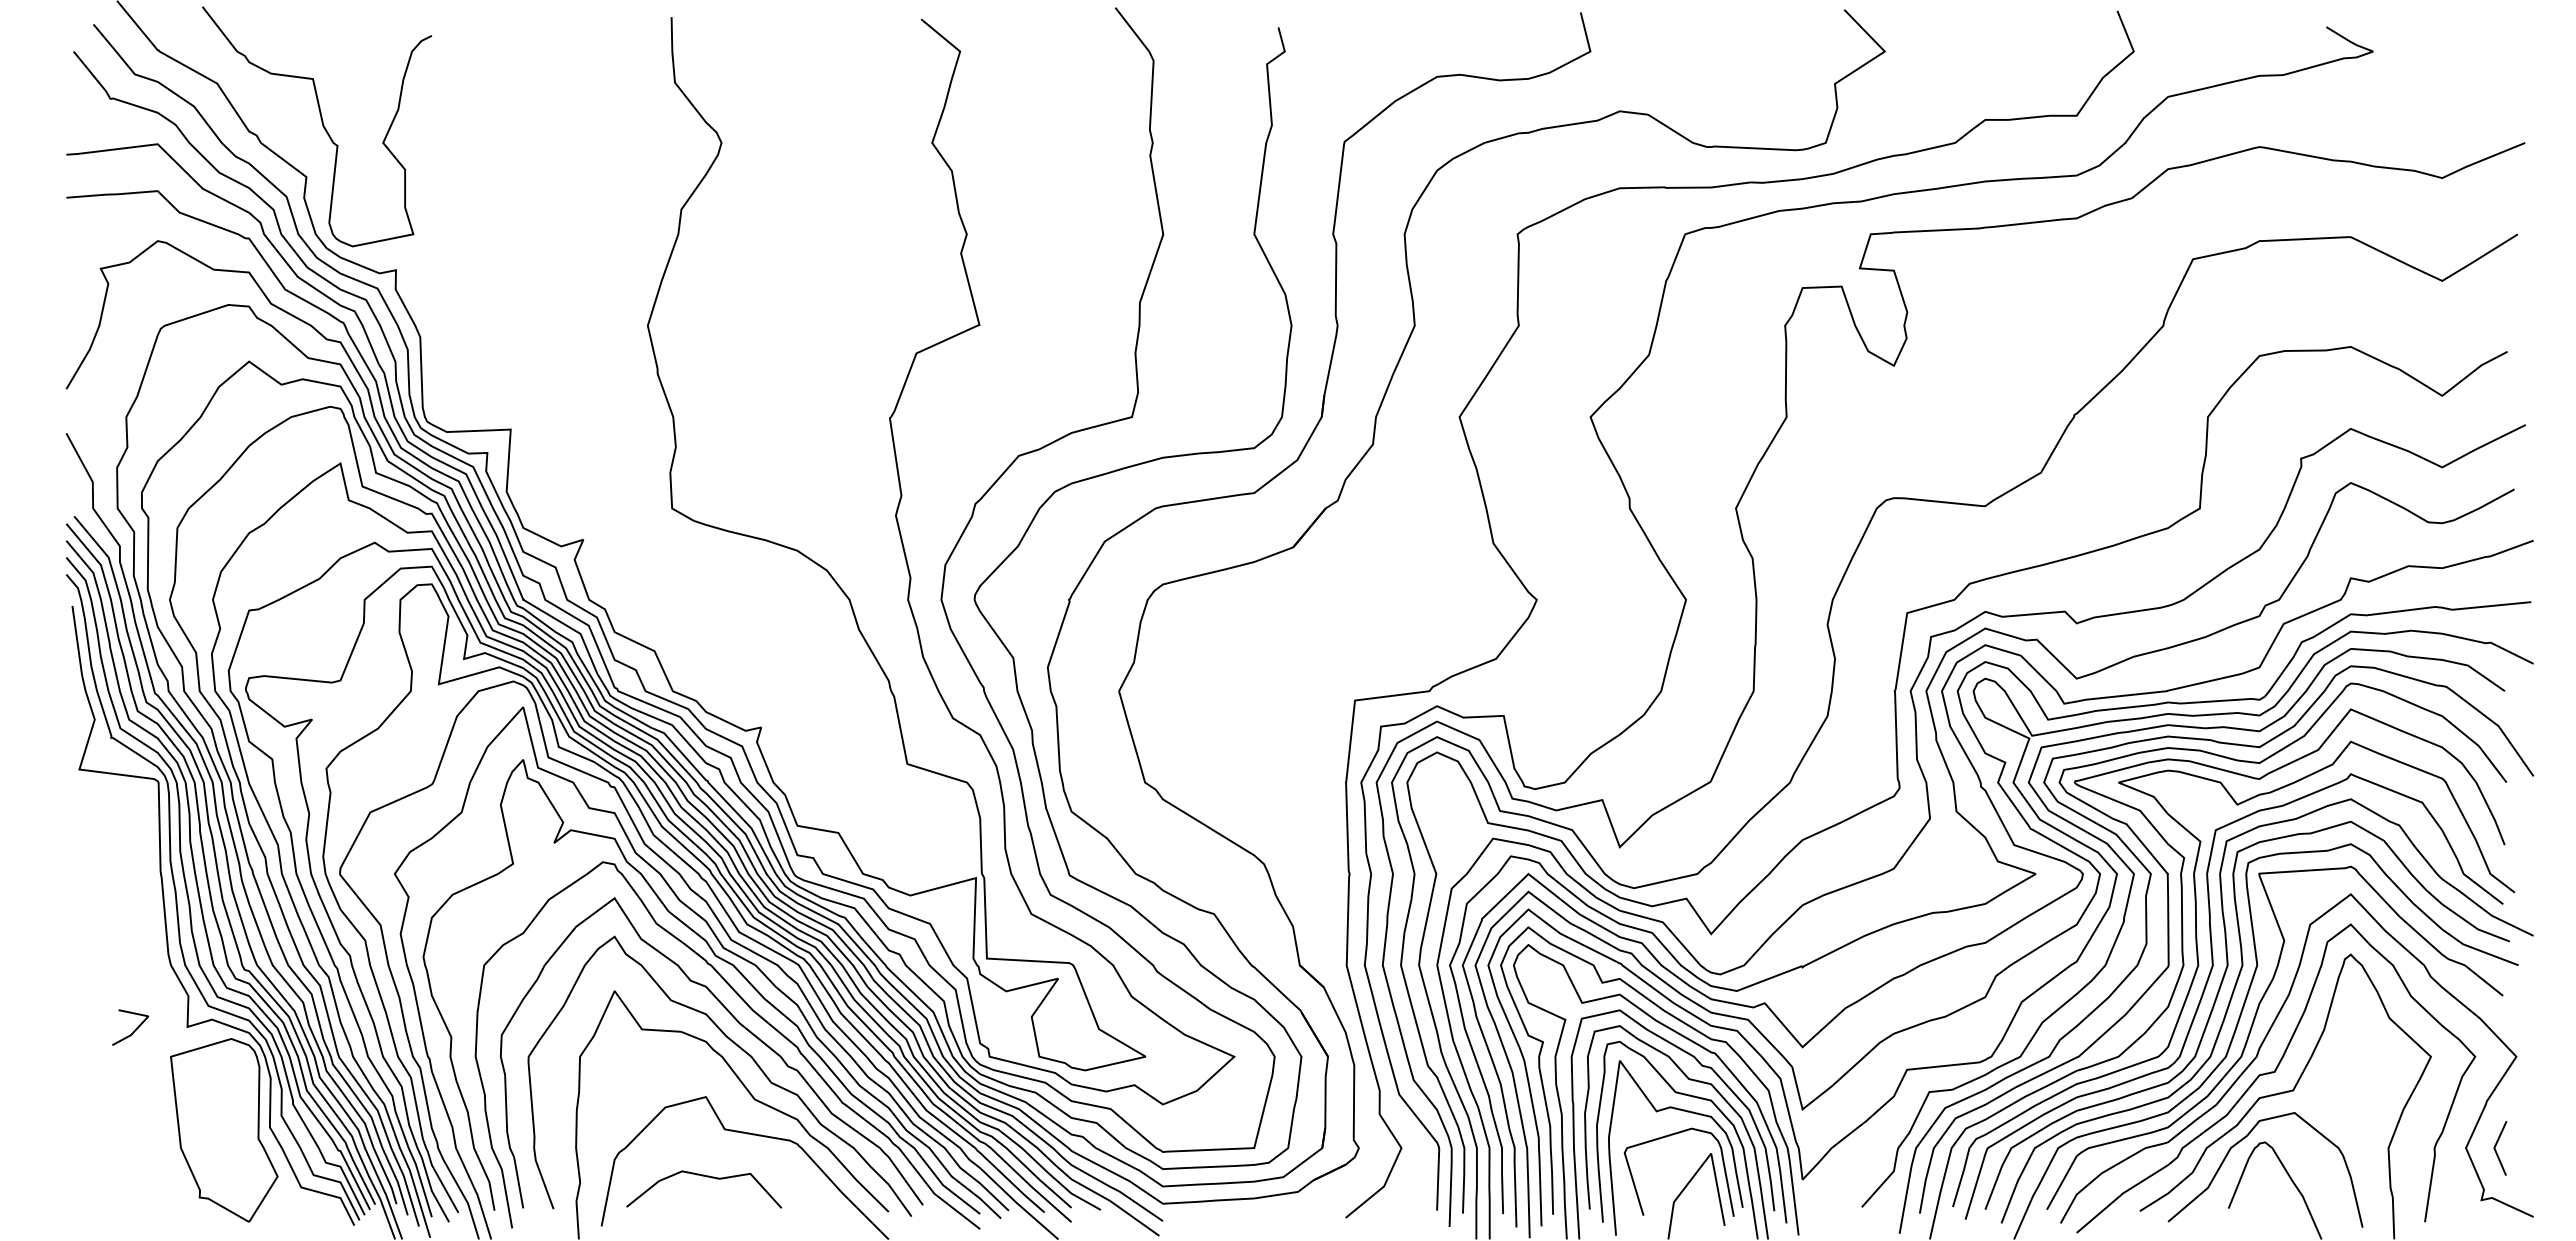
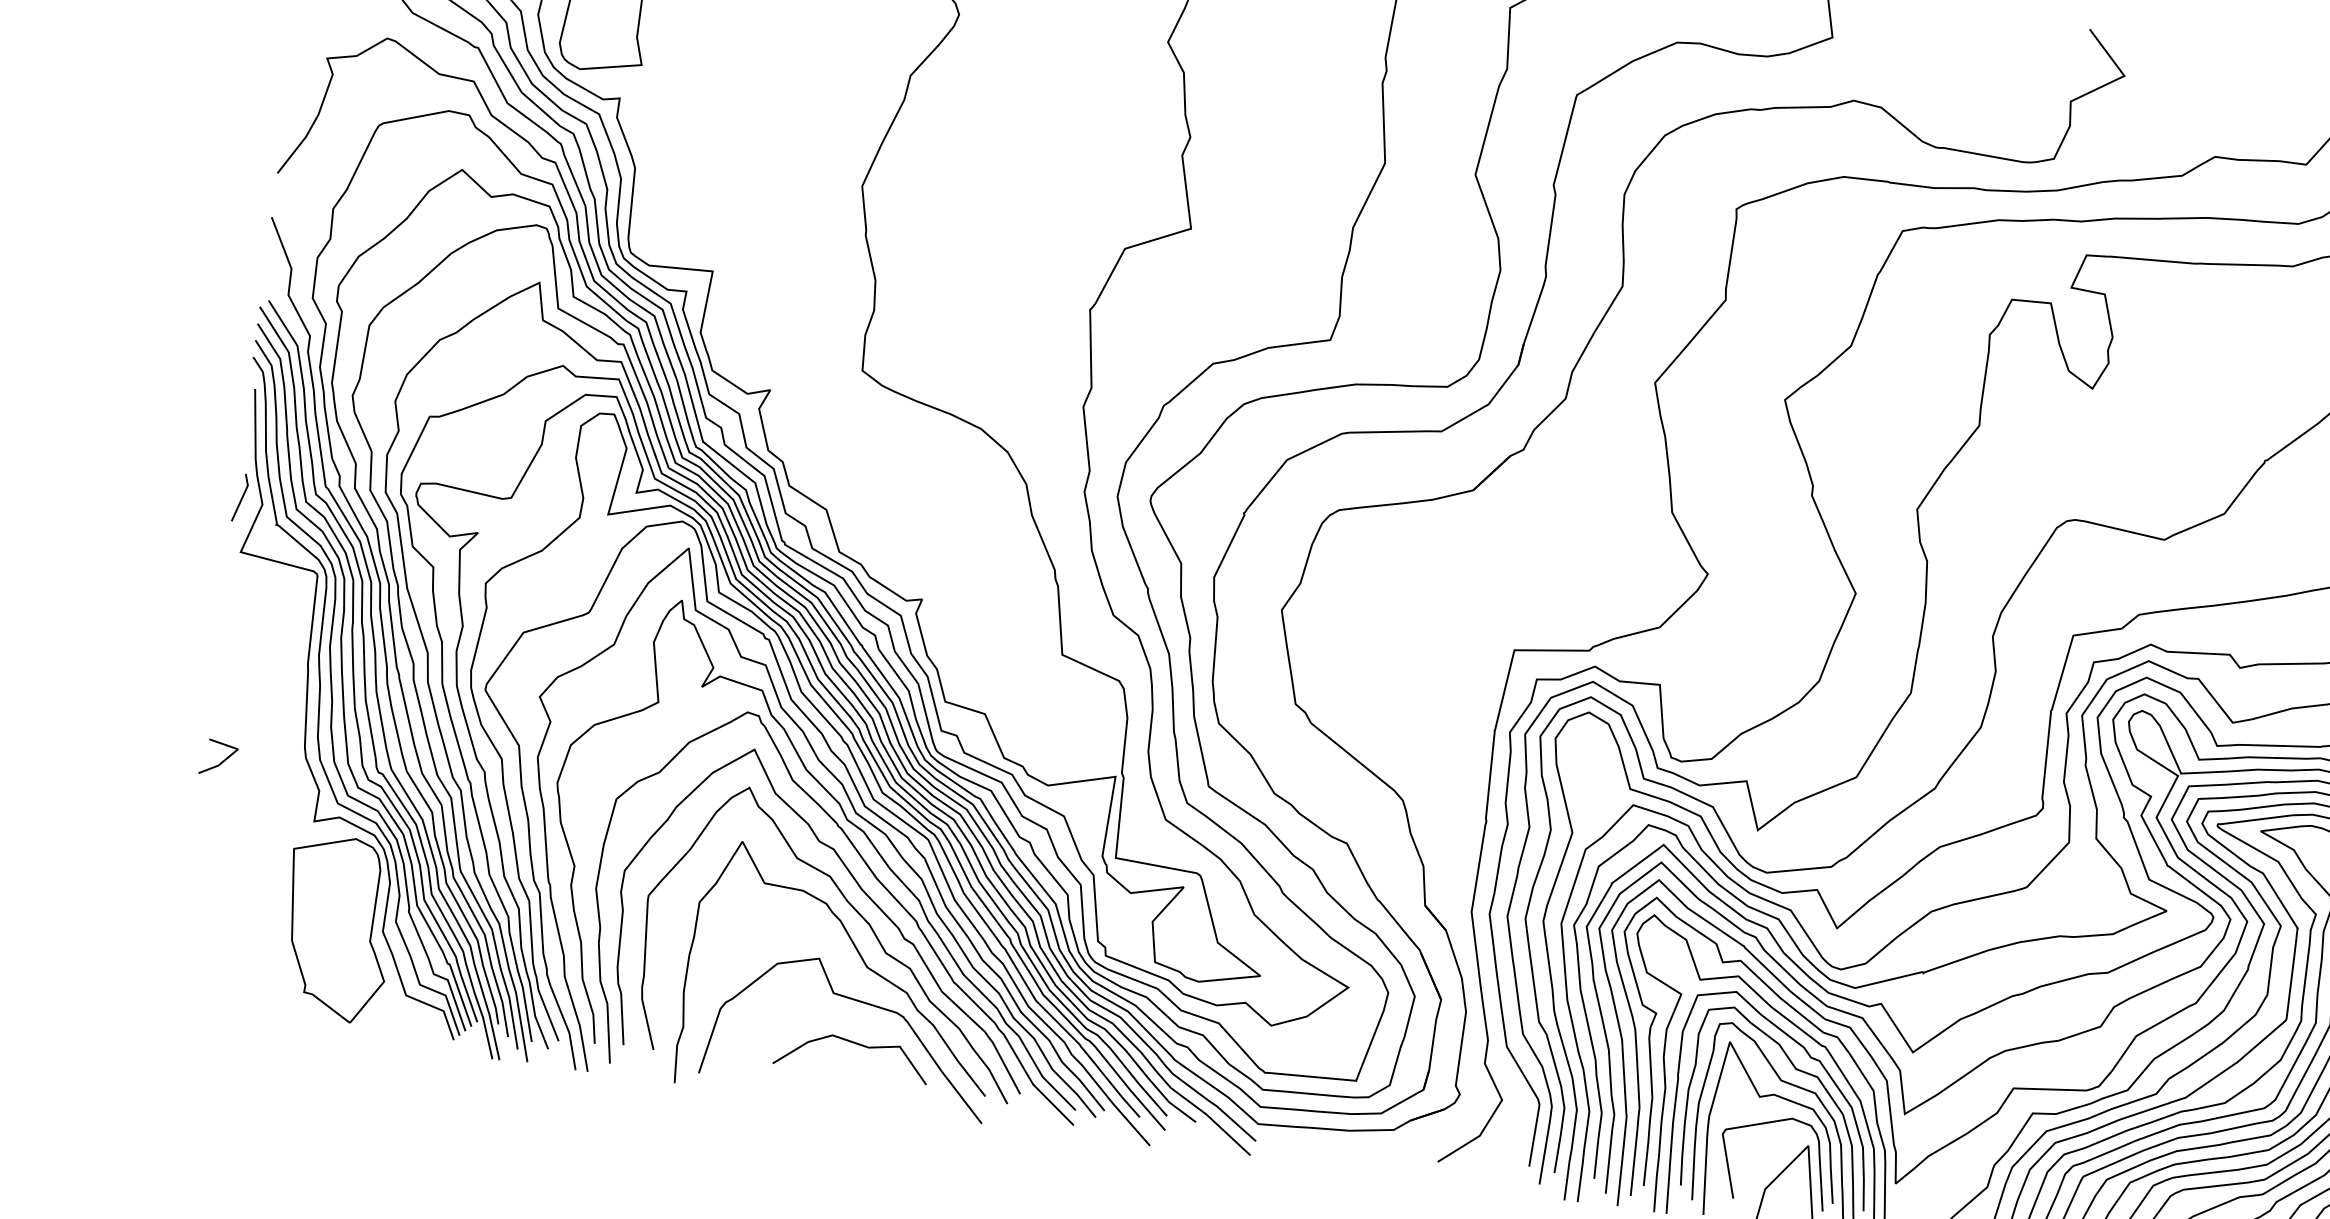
line: (72, 716) -> (240, 498), added
line: (134, 1030) -> (222, 761), moved
curve: (706, 1177) -> (855, 1044), moved

